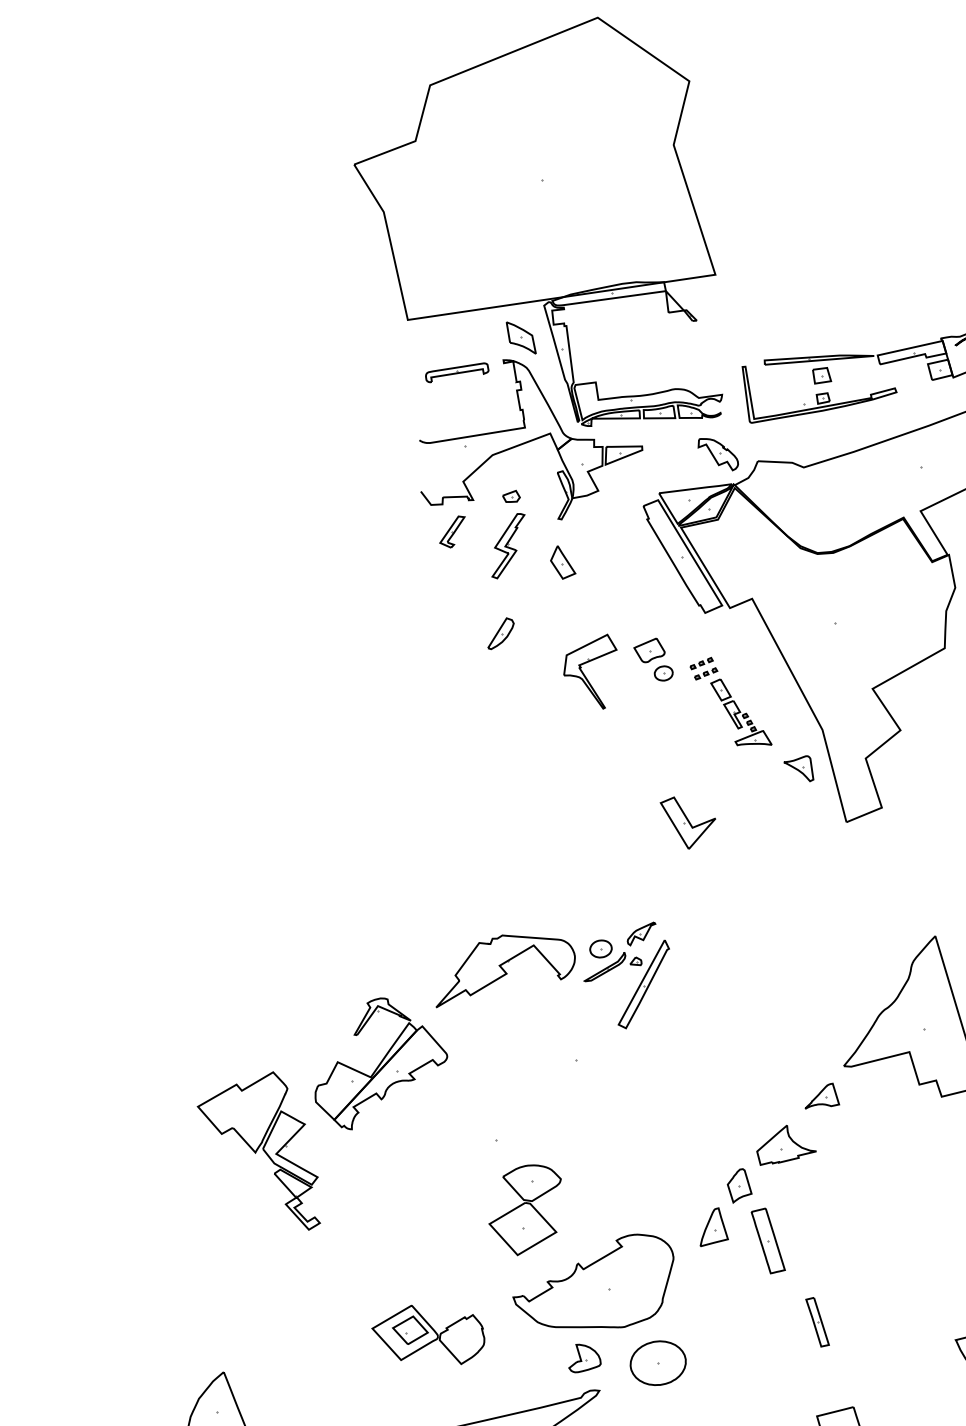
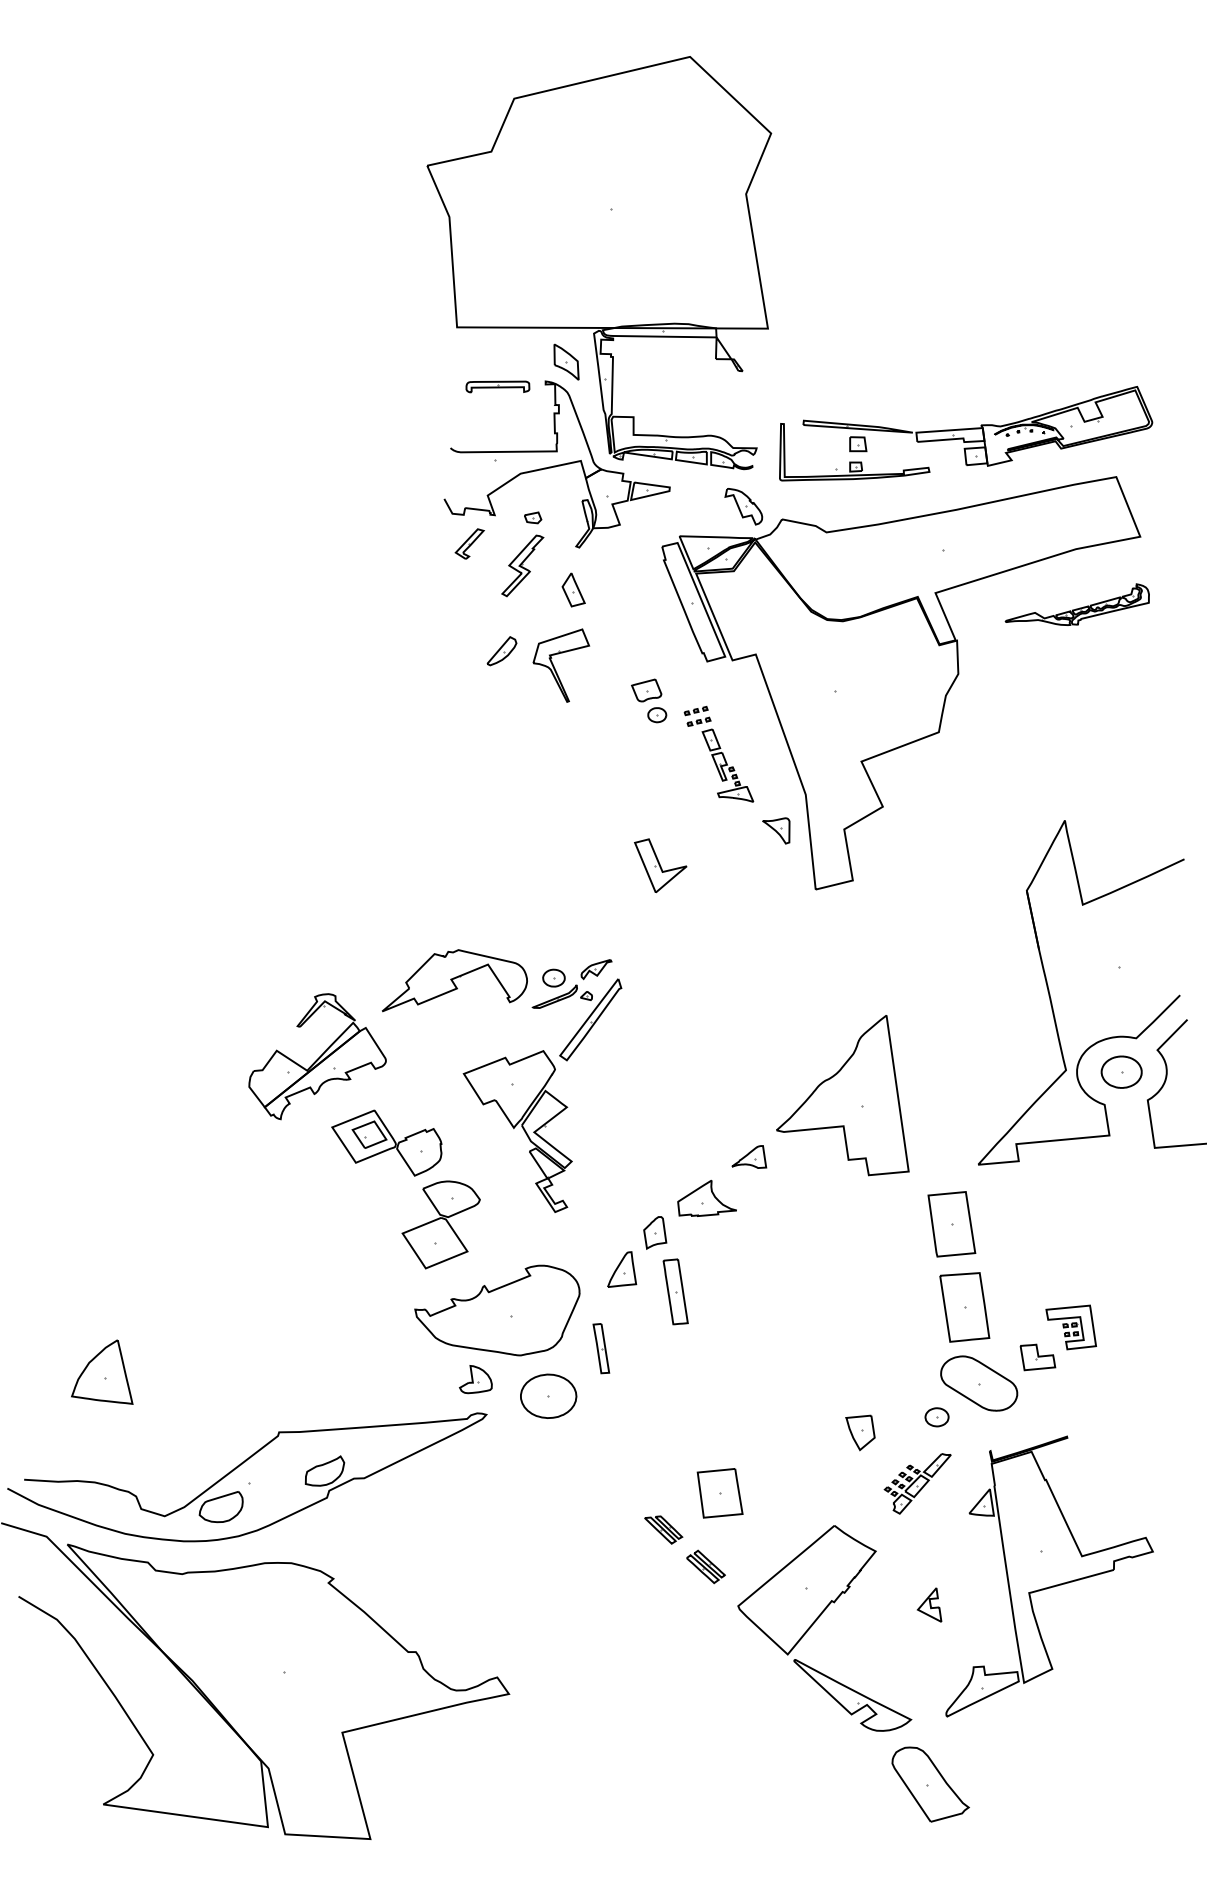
part: (586, 677) -> (555, 668), moved
part: (259, 1155) -> (517, 1131), moved
part: (817, 1322) -> (601, 1348), moved
part: (428, 1335) -> (386, 1142), moved

